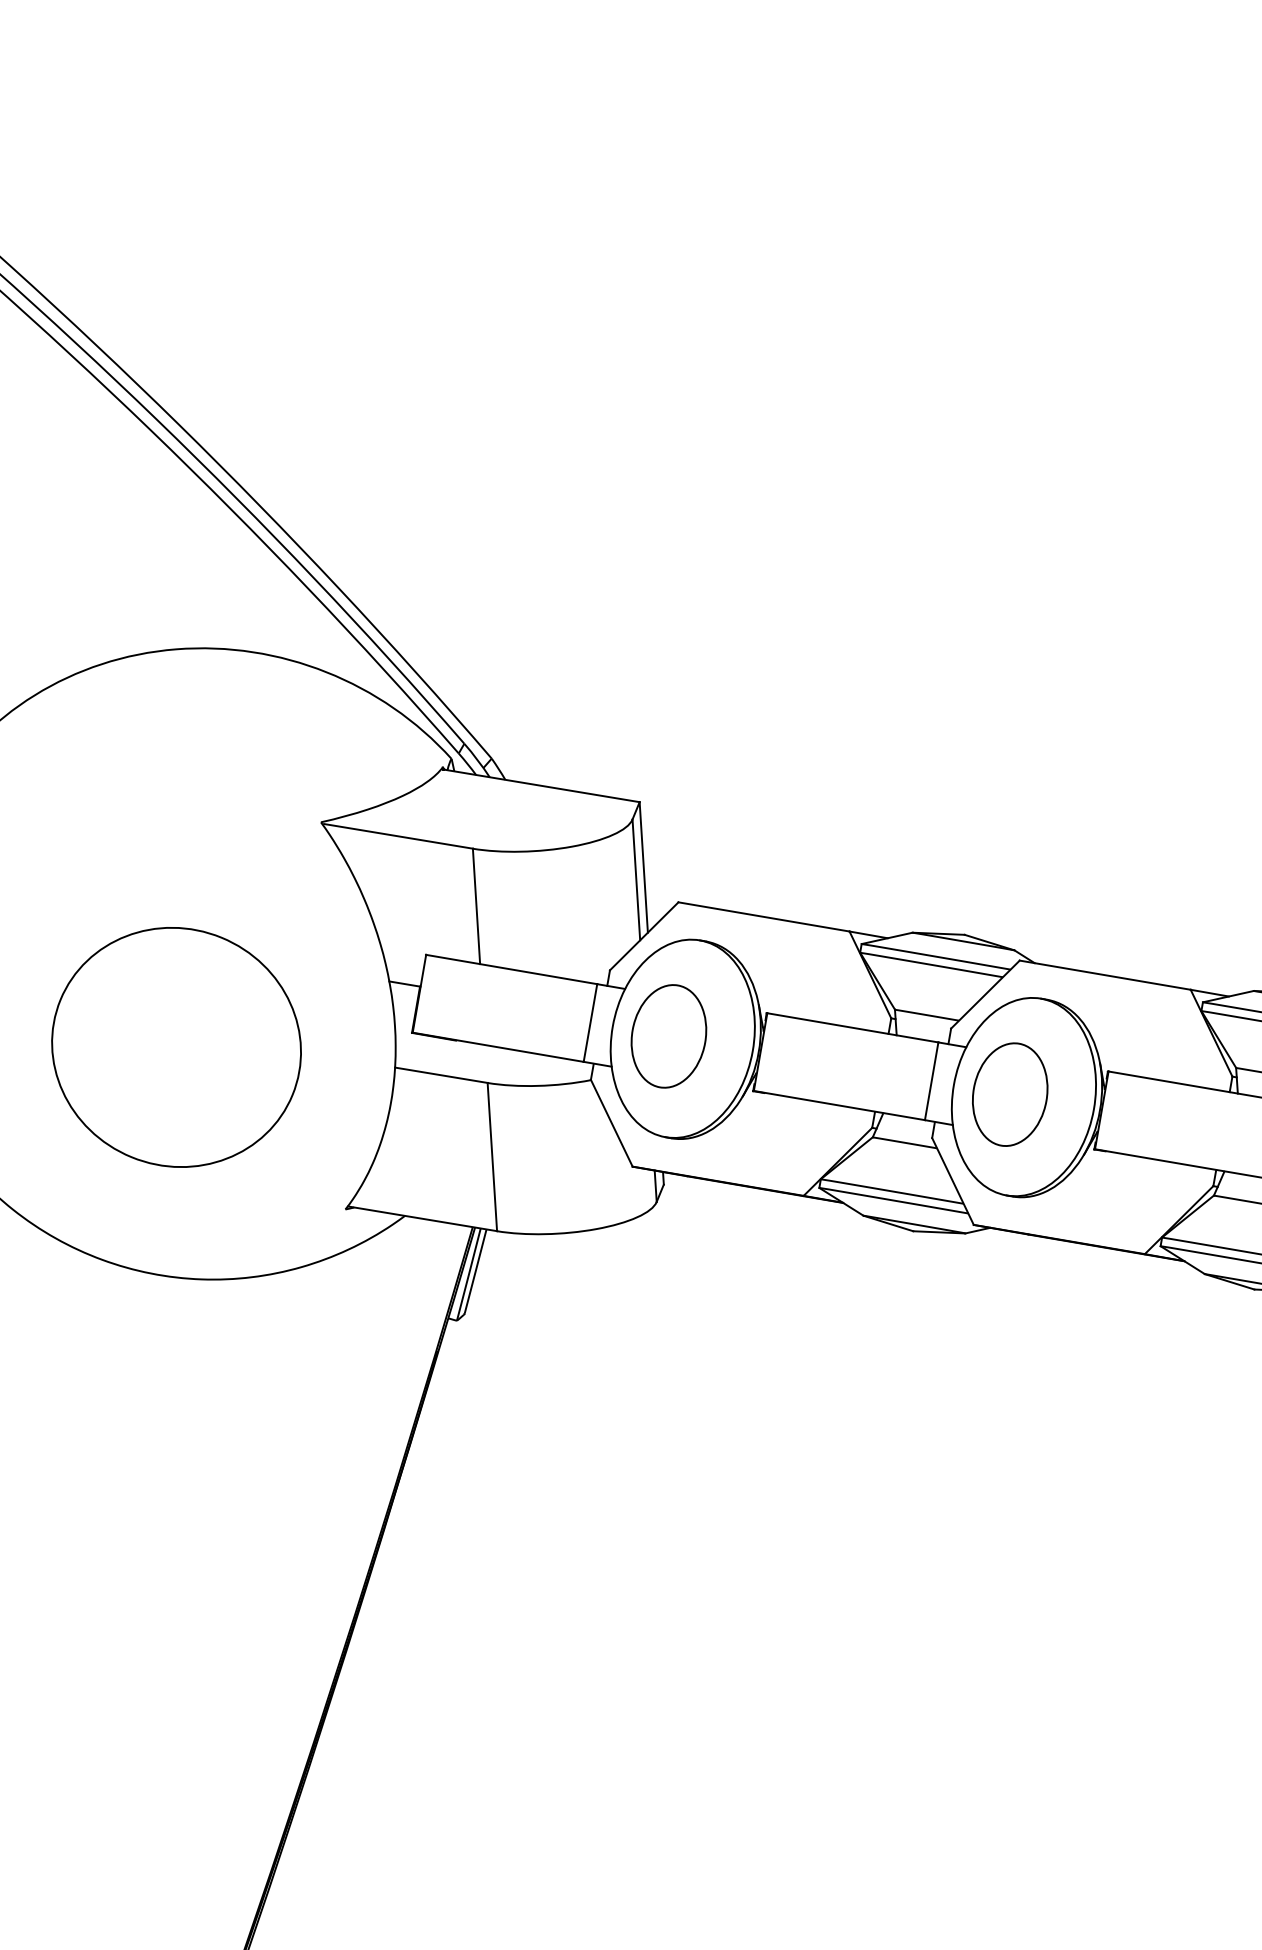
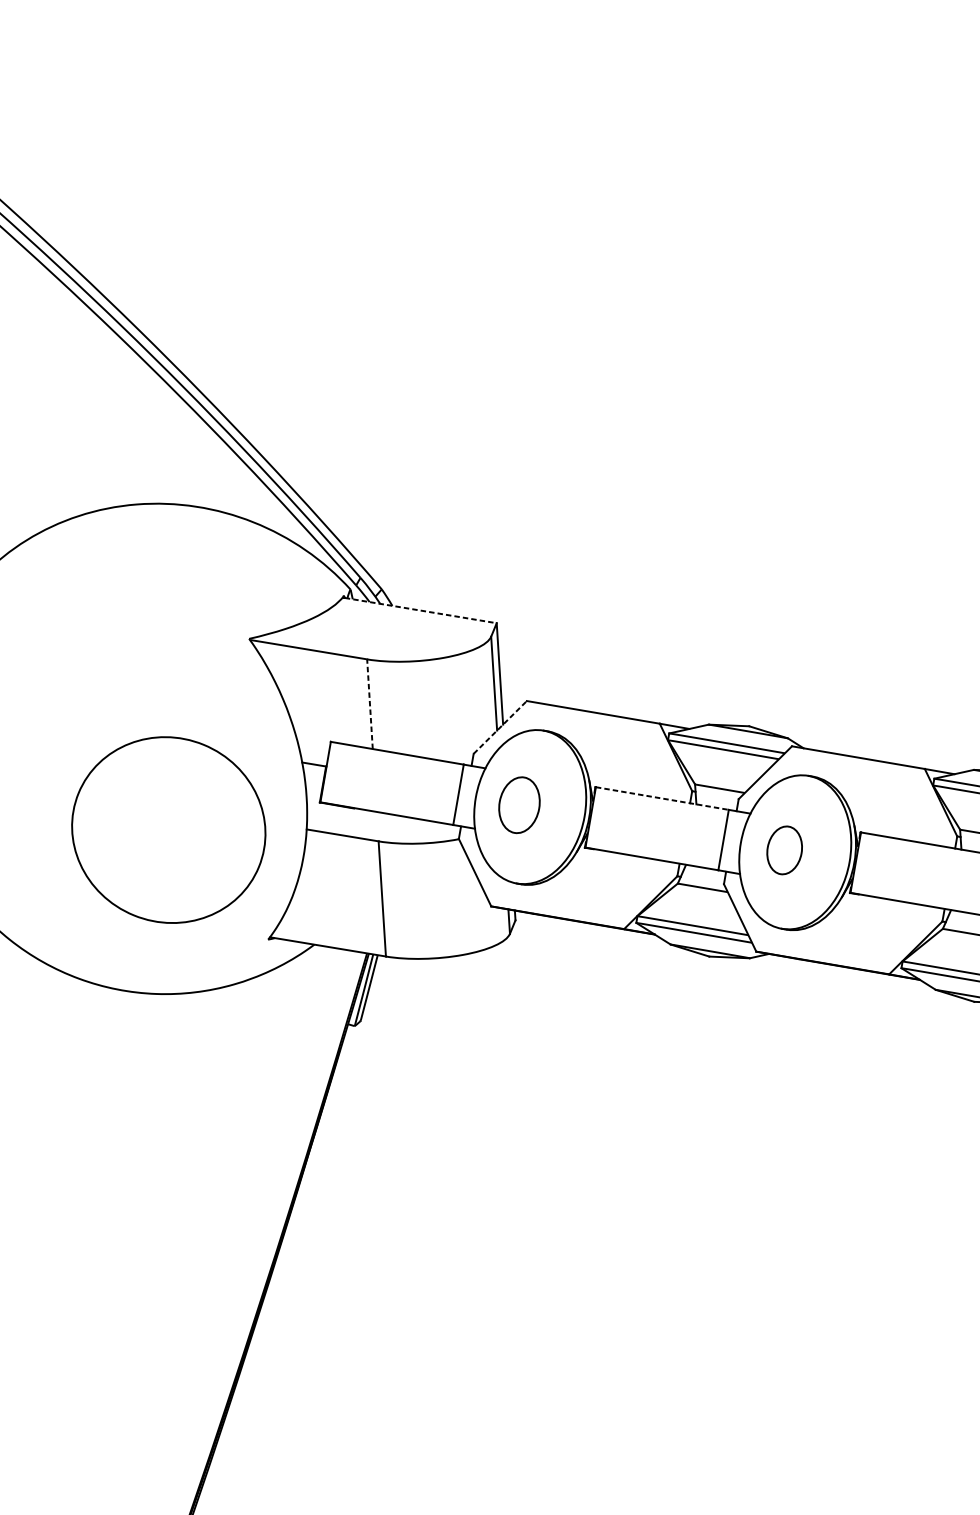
line: (542, 786) -> (421, 611), solid -> dashed
line: (476, 906) -> (369, 704), solid -> dashed
line: (644, 935) -> (500, 726), solid -> dashed
line: (852, 1027) -> (662, 798), solid -> dashed
part: (668, 1036) -> (519, 805), size x0.7
part: (176, 1047) -> (168, 830), moved
part: (1010, 1094) -> (784, 850), size x0.6

